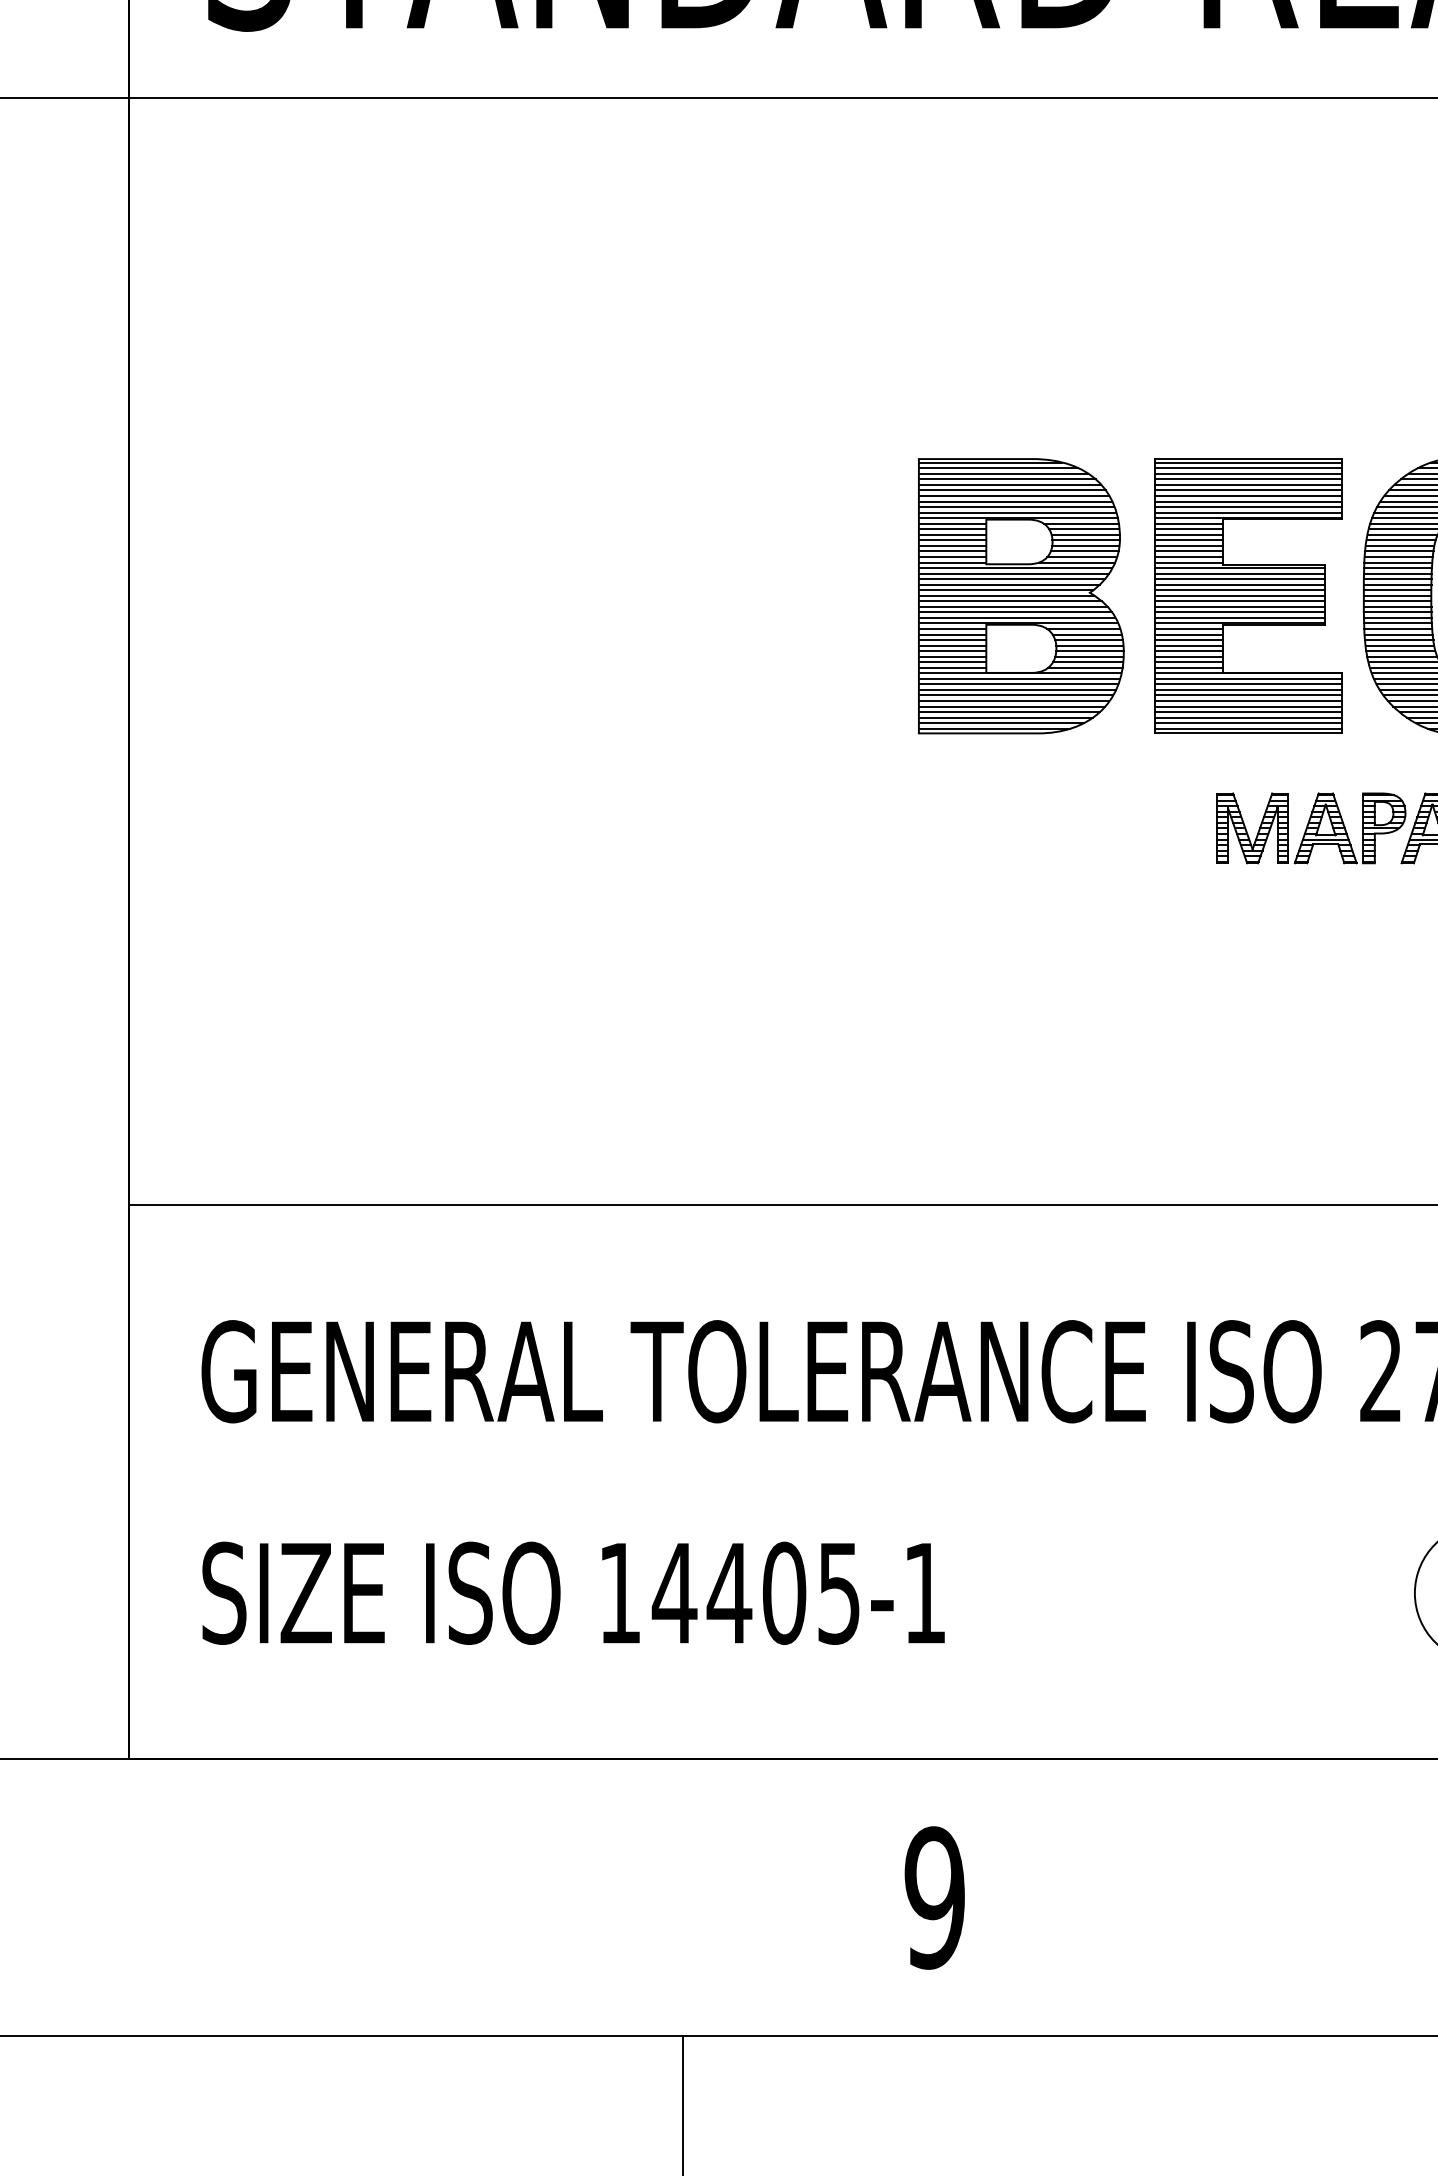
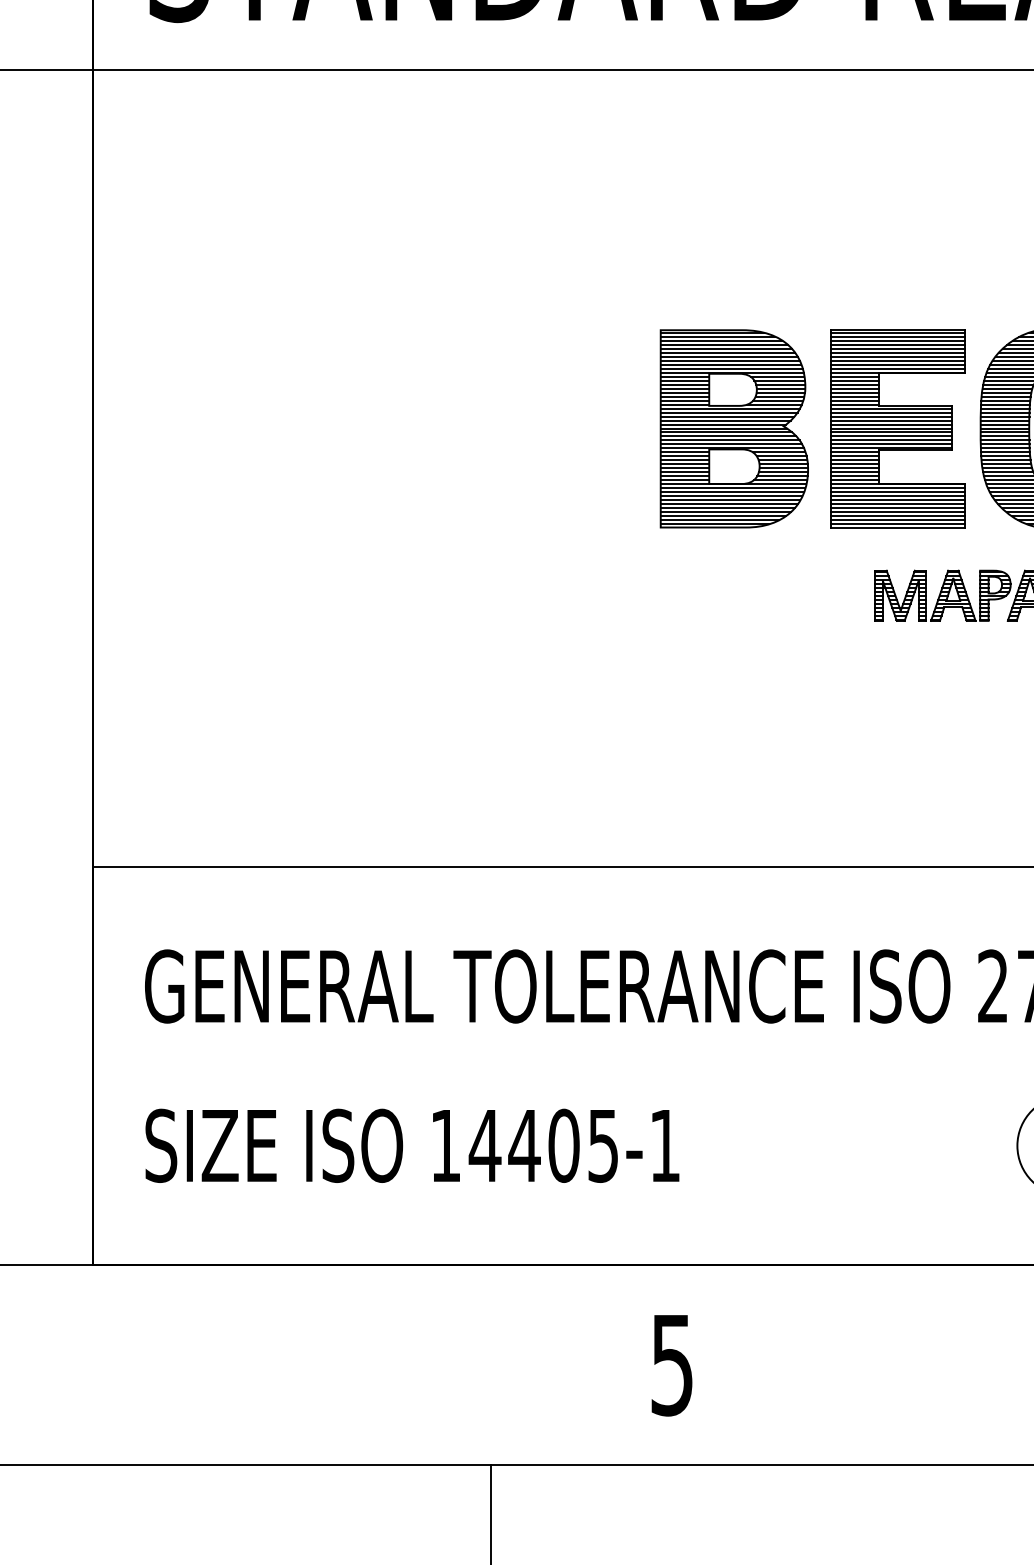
text: (934, 1897) -> (671, 1364), 9 -> 5

